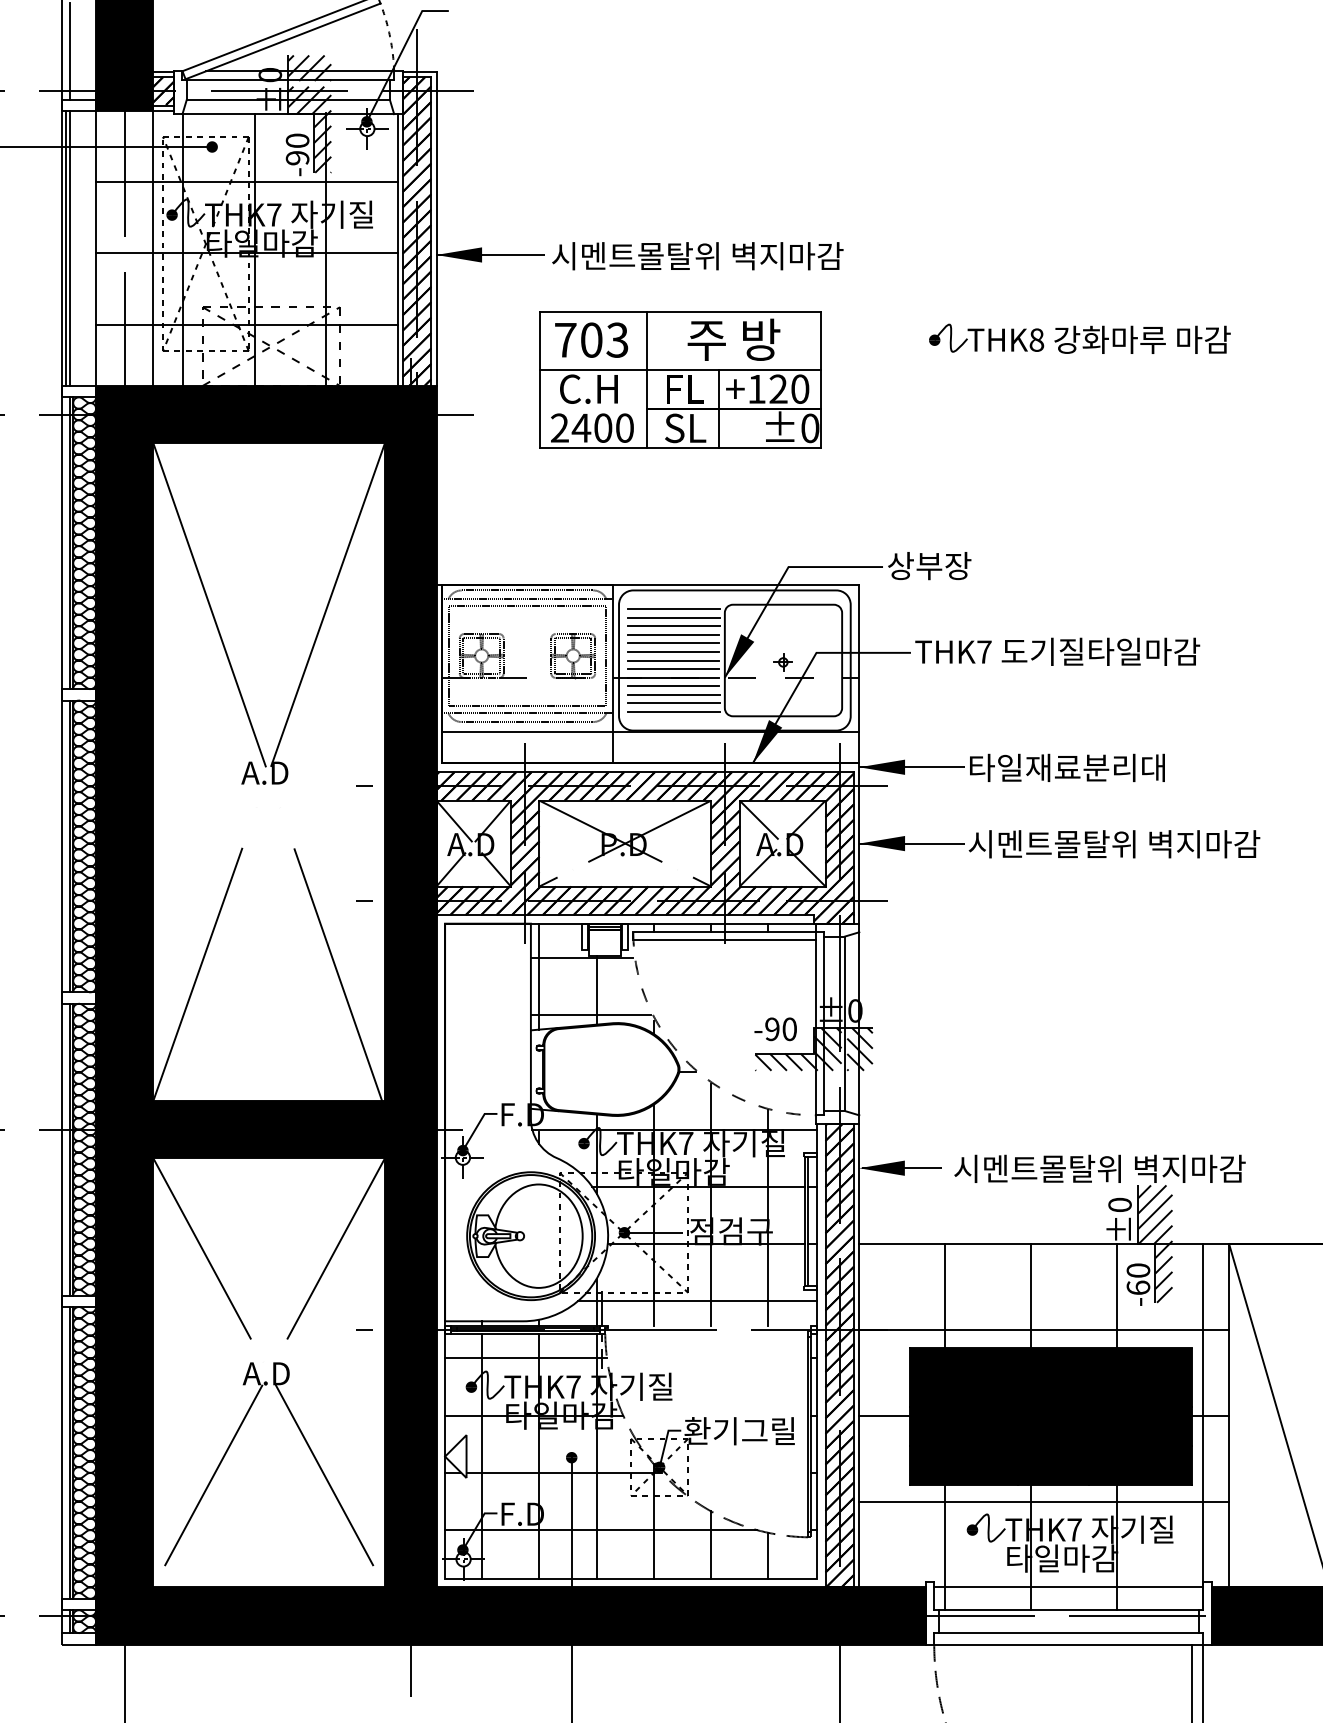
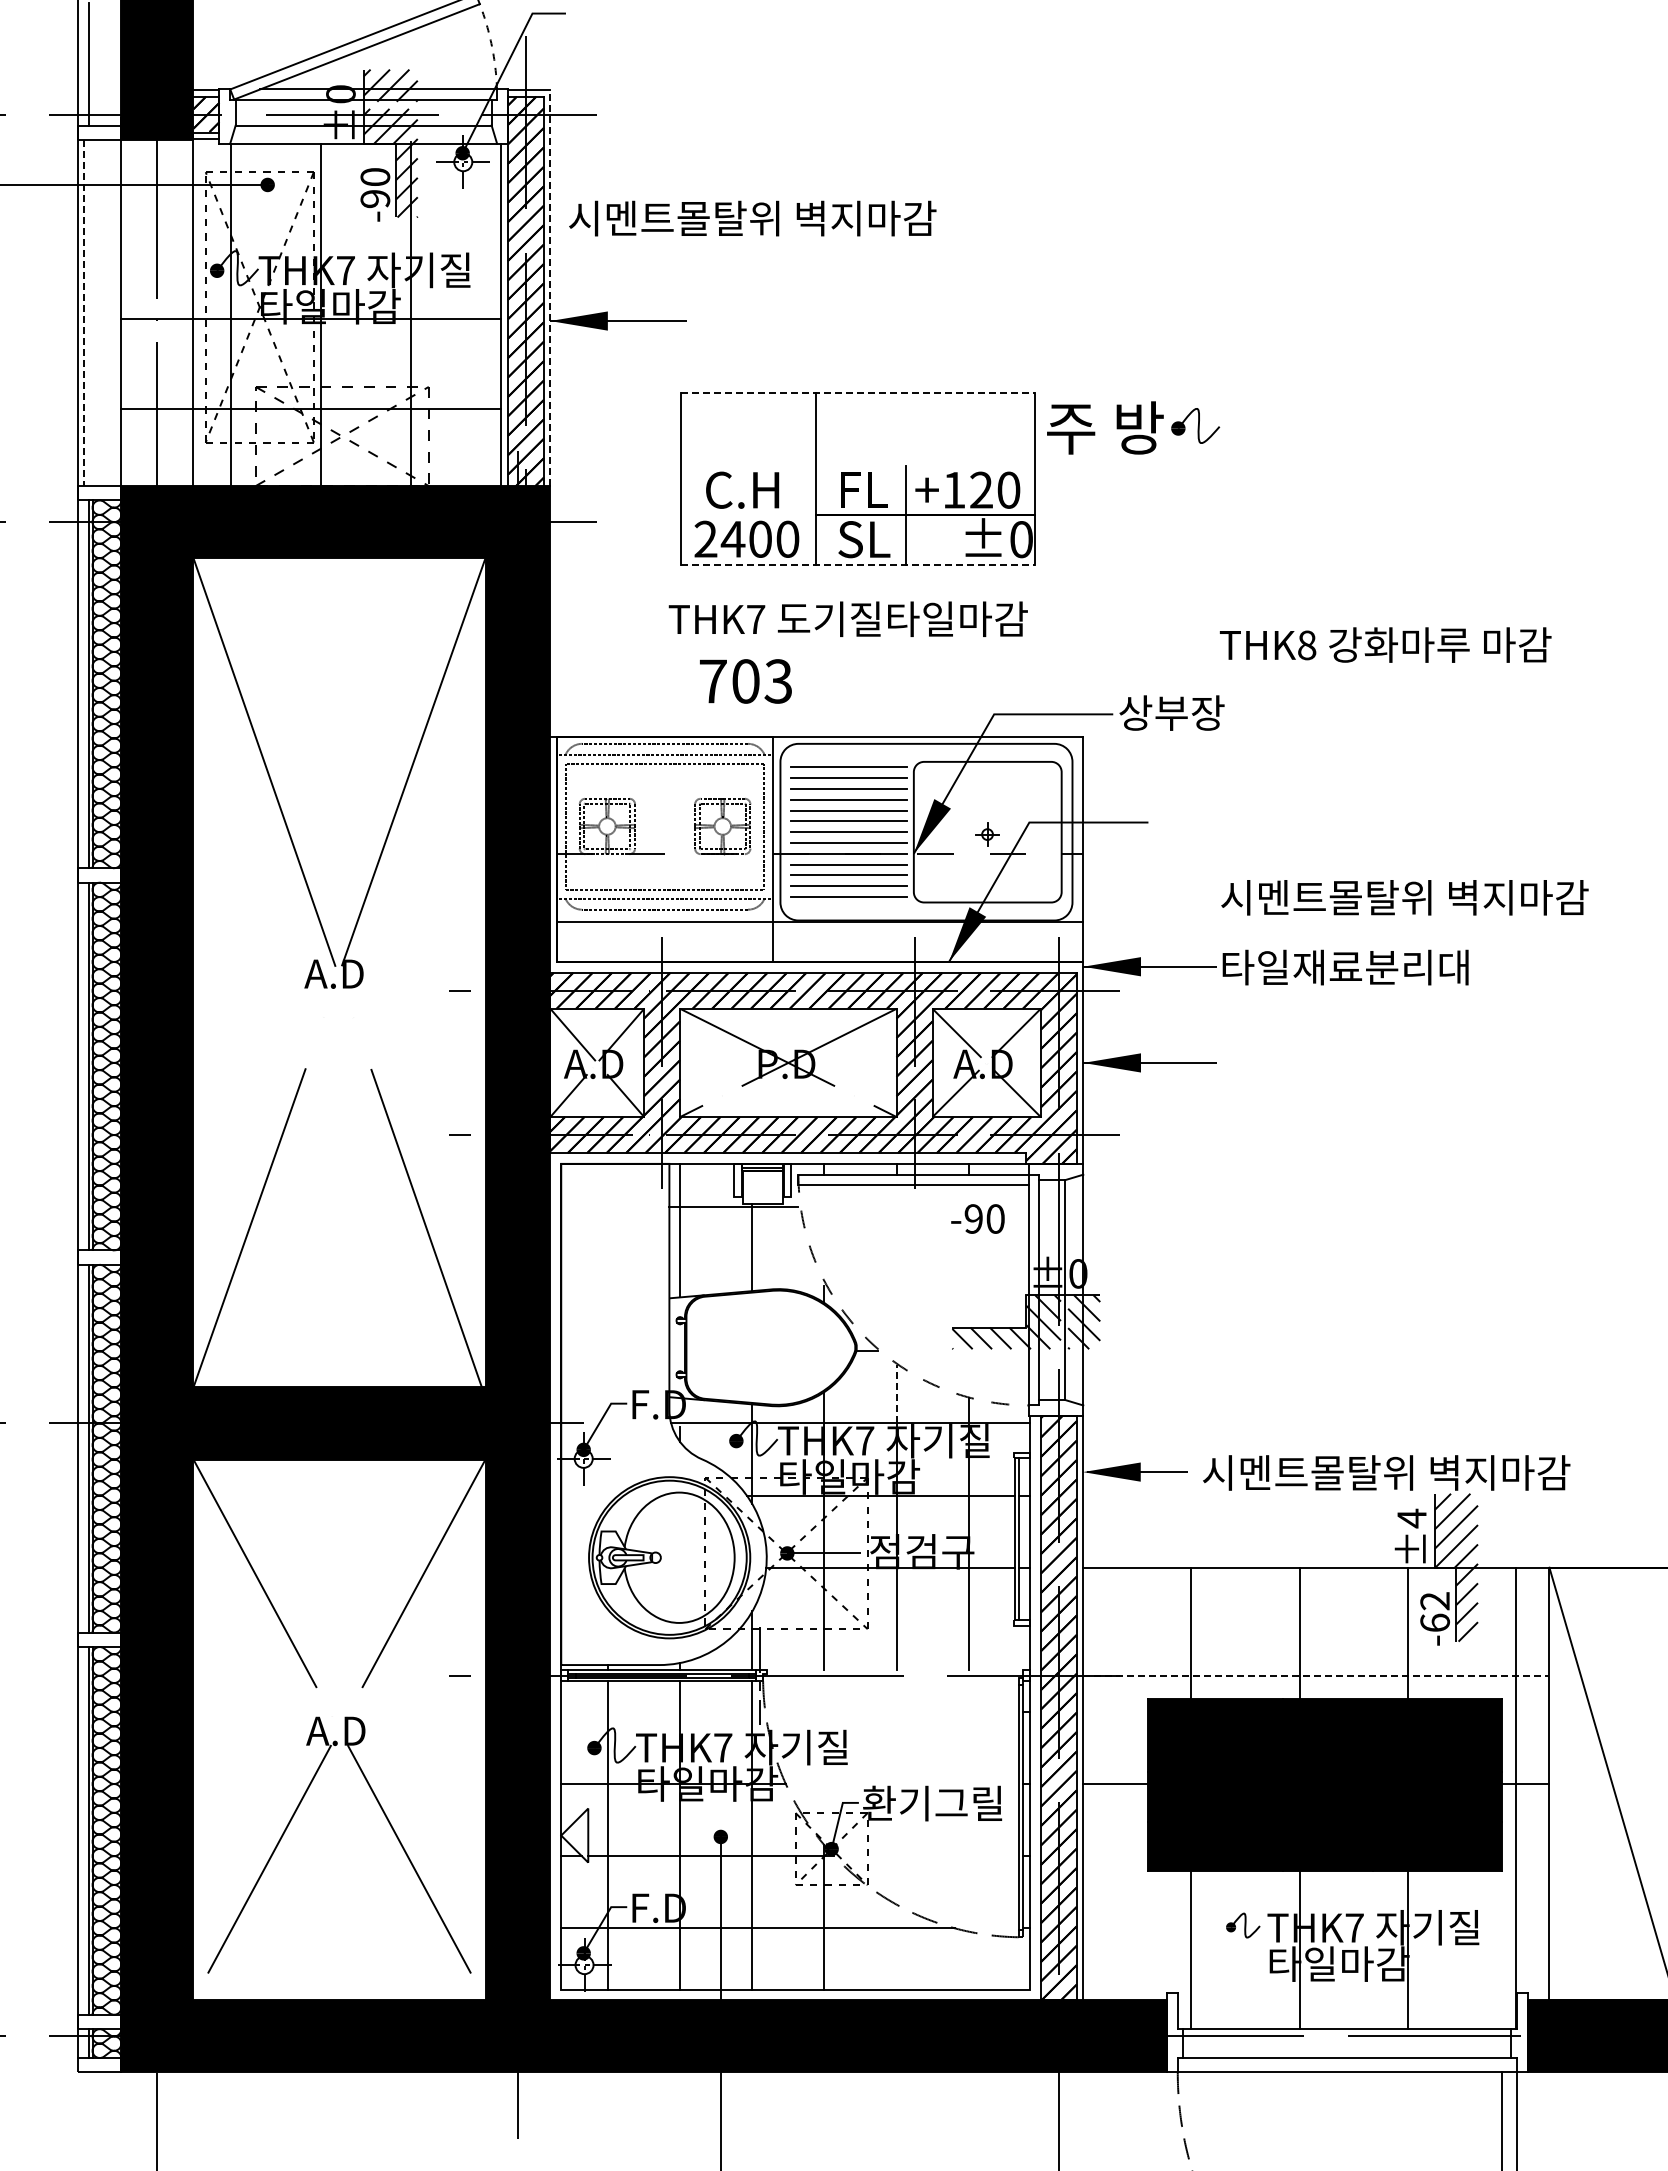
line: (246, 181) -> (311, 228), removed
line: (436, 229) -> (550, 288), solid -> dashed
line: (66, 248) -> (83, 313), solid -> dashed
line: (70, 248) -> (88, 312), removed
text: (697, 256) -> (752, 218), moved
line: (680, 311) -> (858, 392), solid -> dashed
text: (734, 339) -> (1105, 427), moved
text: (1099, 339) -> (1385, 644), moved
text: (591, 340) -> (745, 681), moved
line: (680, 370) -> (857, 466), removed
line: (680, 448) -> (858, 564), solid -> dashed
text: (1057, 651) -> (847, 618), moved
text: (1114, 844) -> (1404, 897), moved
line: (590, 1015) -> (744, 1279), removed
text: (775, 1028) -> (977, 1218), moved
line: (711, 1106) -> (896, 1394), solid -> dashed
text: (1119, 1205) -> (1411, 1518), ±0 -> ±4
text: (1138, 1270) -> (1435, 1601), -60 -> -62
line: (696, 1301) -> (878, 1639), removed
line: (1044, 1329) -> (1316, 1675), solid -> dashed
line: (526, 1358) -> (663, 1711), removed
line: (1044, 1501) -> (1316, 1892), removed
part: (985, 1527) -> (1242, 1925), size x0.7
line: (711, 1544) -> (896, 1946), removed
line: (768, 1555) -> (968, 1960), removed
line: (1068, 1587) -> (1346, 2000), removed

